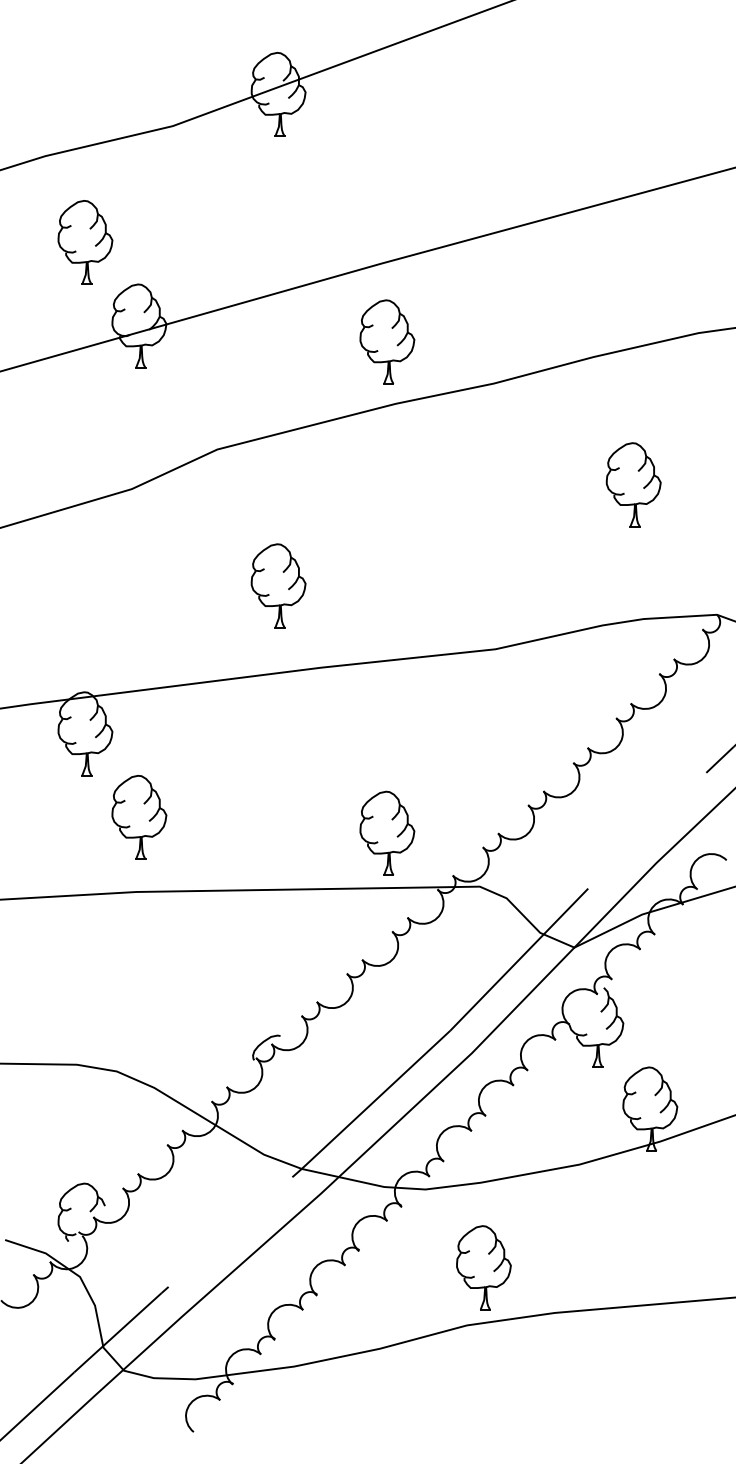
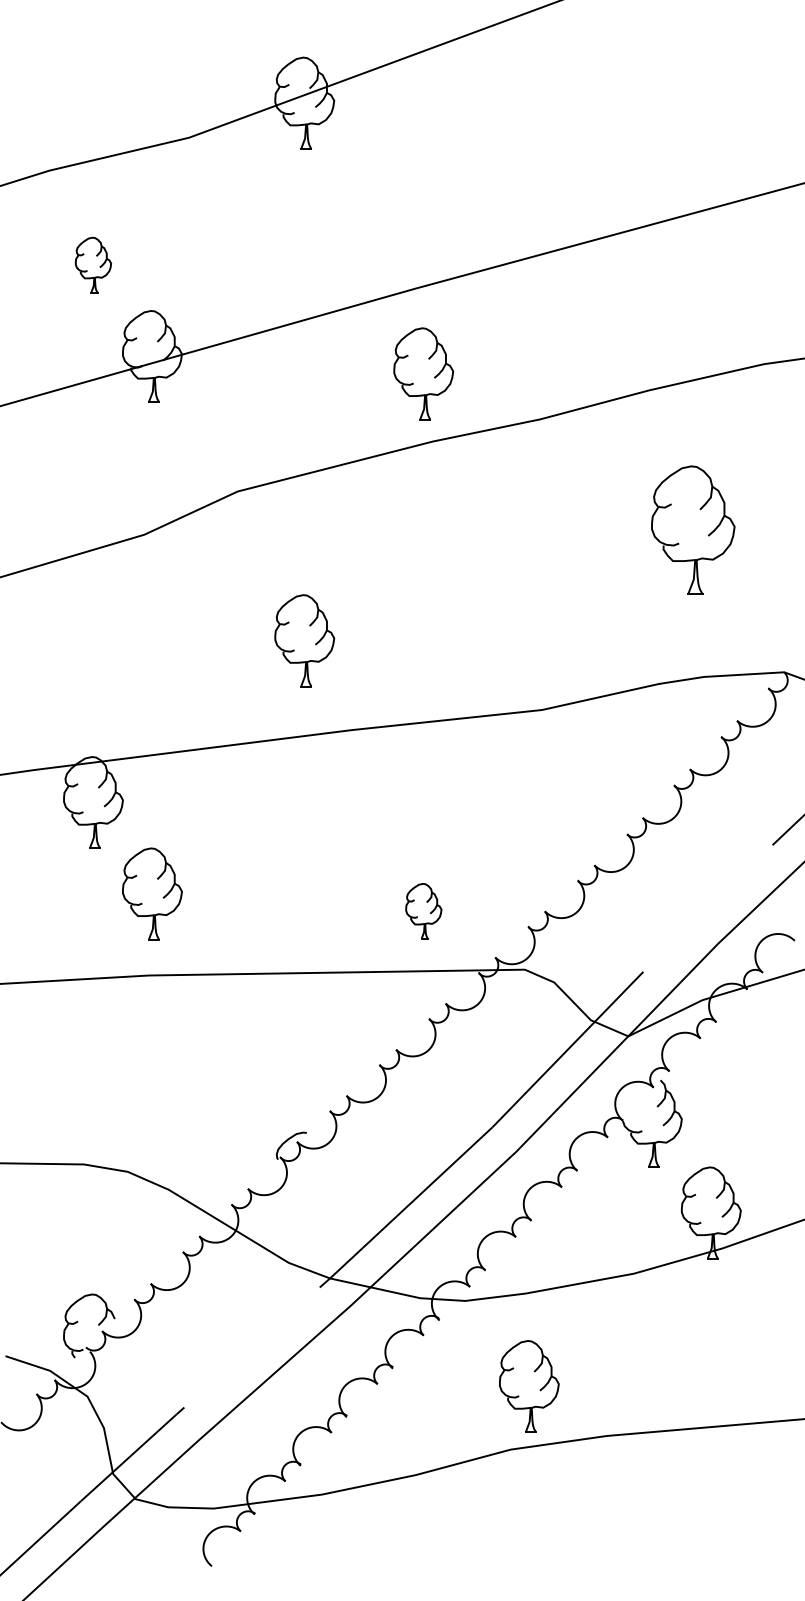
part: (85, 241) -> (93, 264), size x0.6
part: (633, 484) -> (692, 529), size x1.4
part: (387, 832) -> (423, 910), size x0.6

